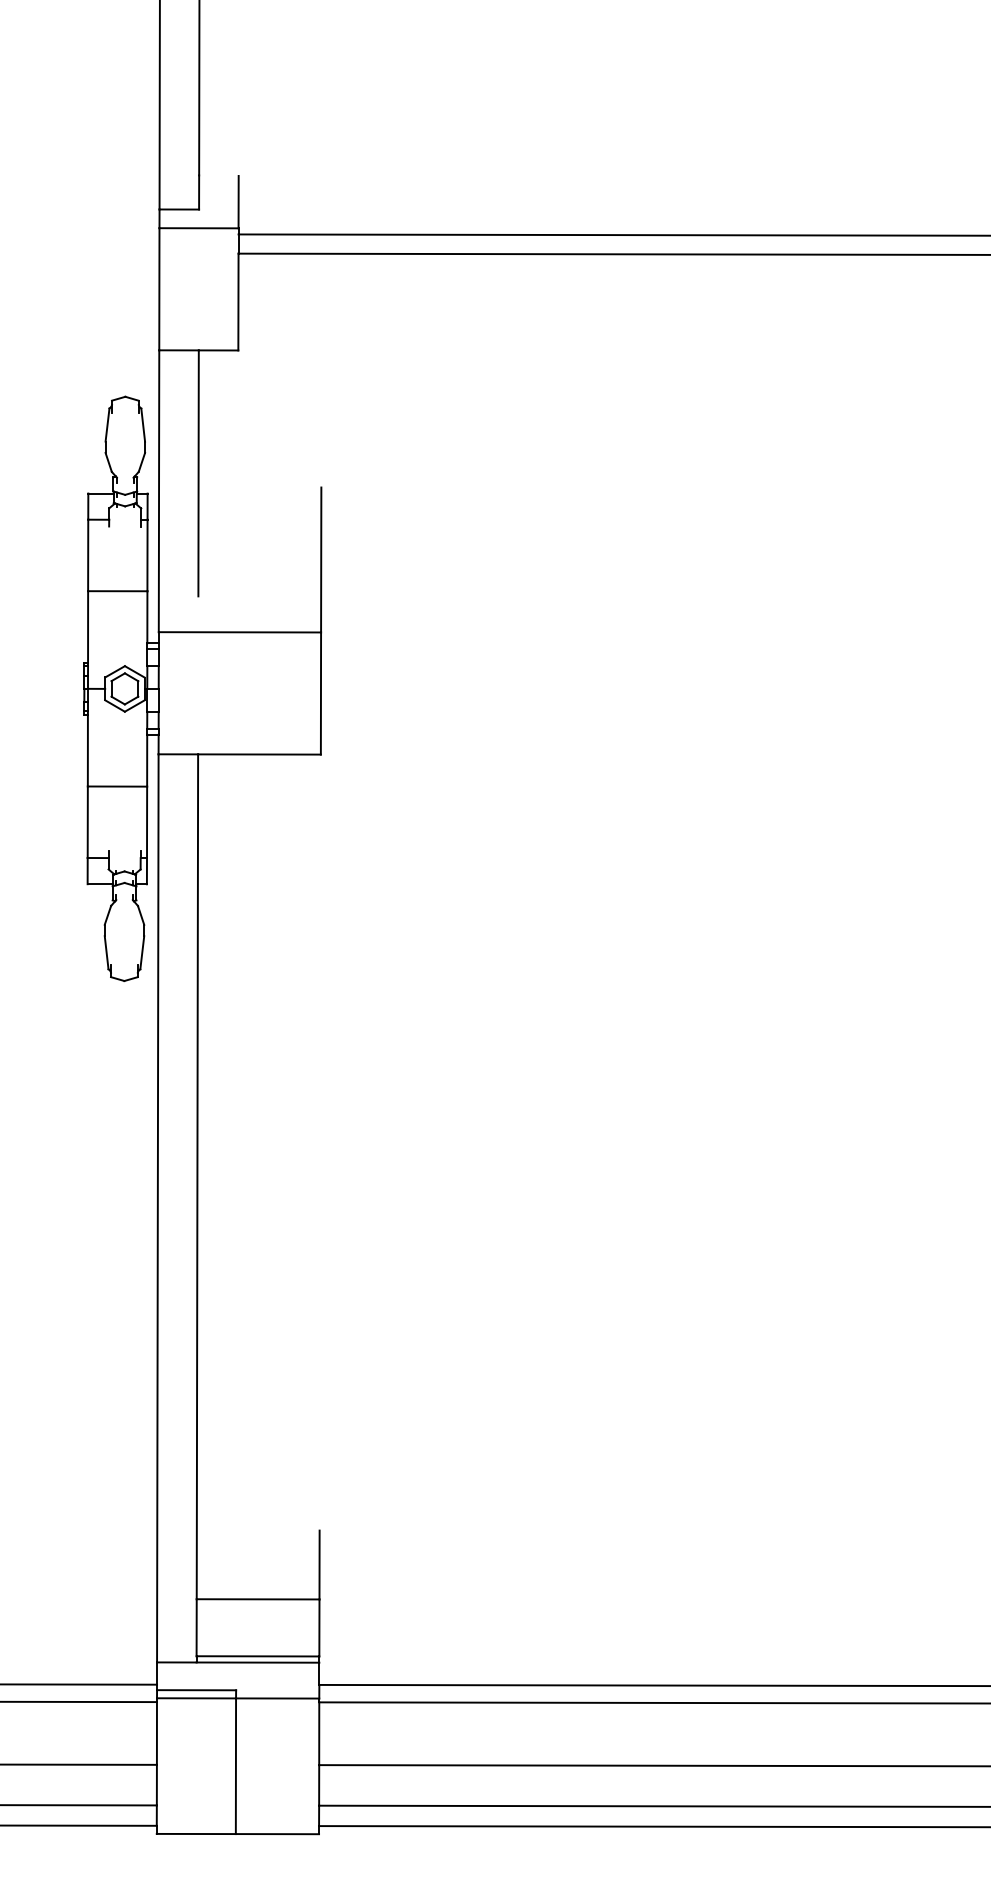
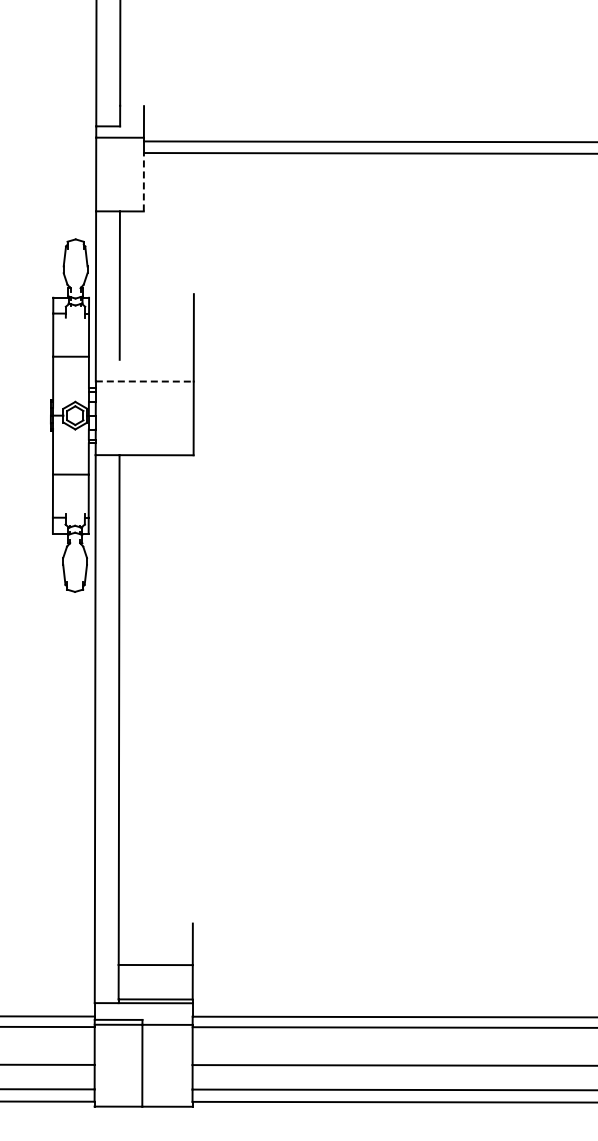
line: (237, 300) -> (143, 181), solid -> dashed
line: (239, 632) -> (144, 381), solid -> dashed

